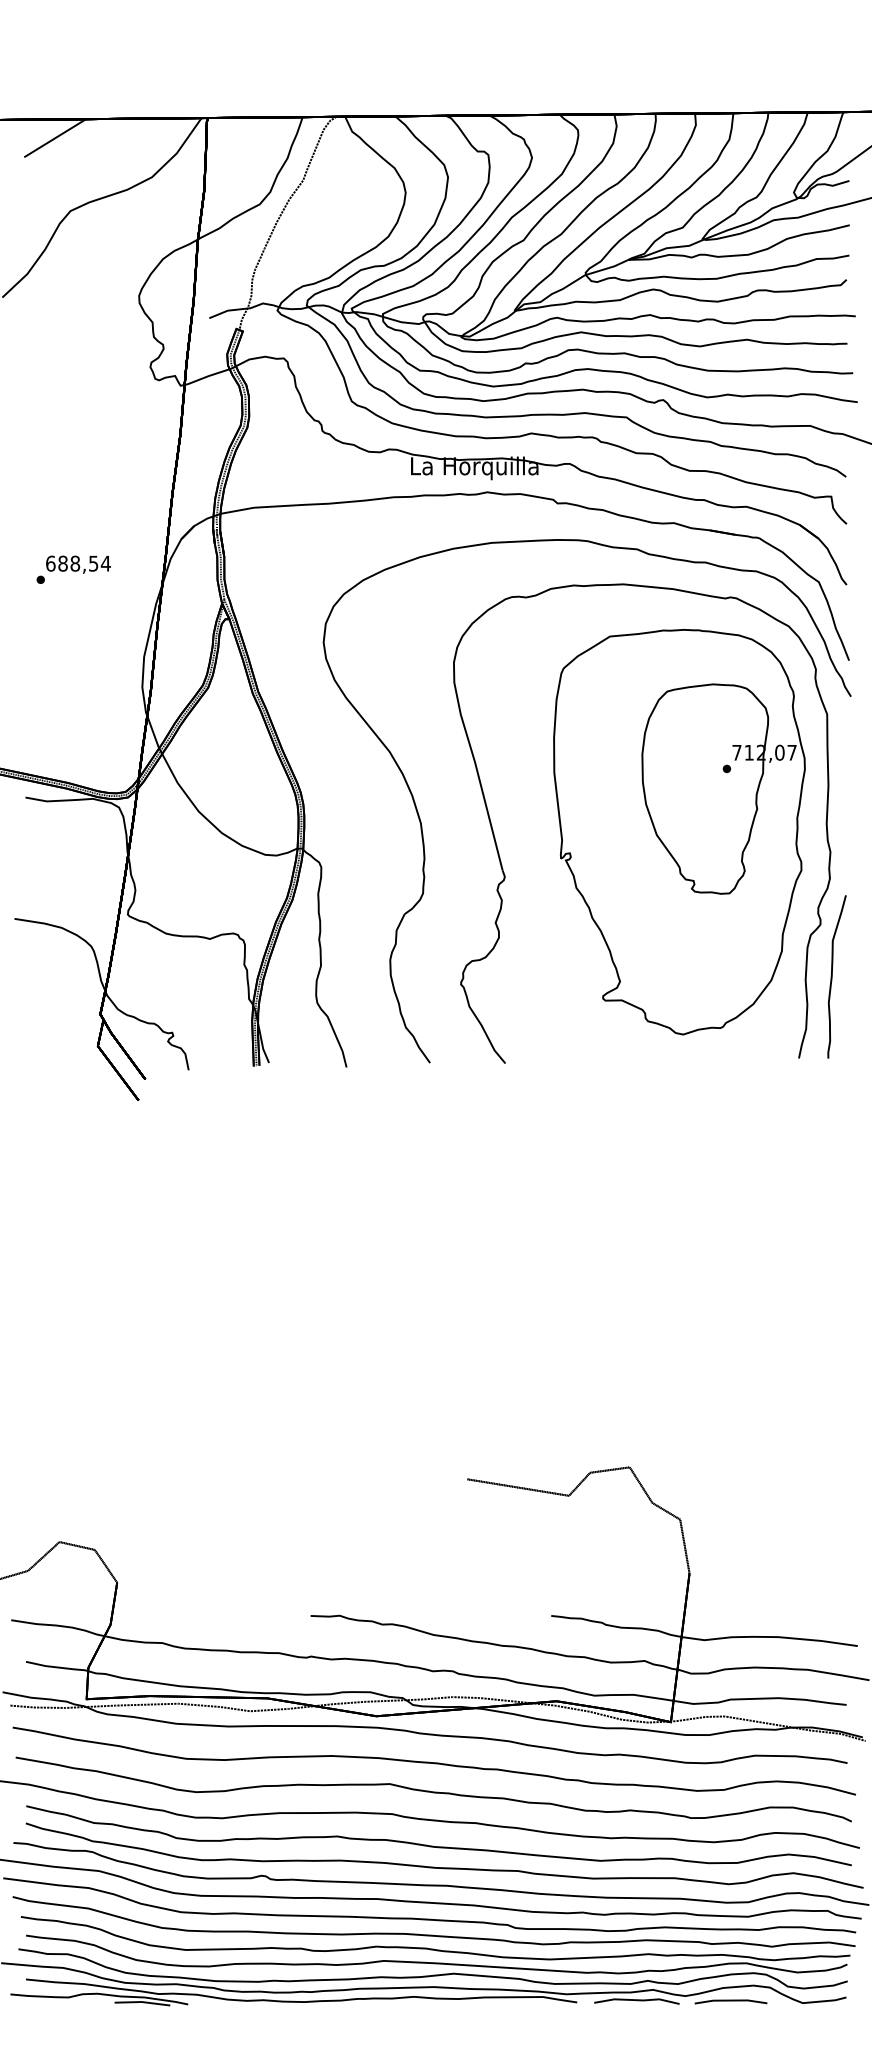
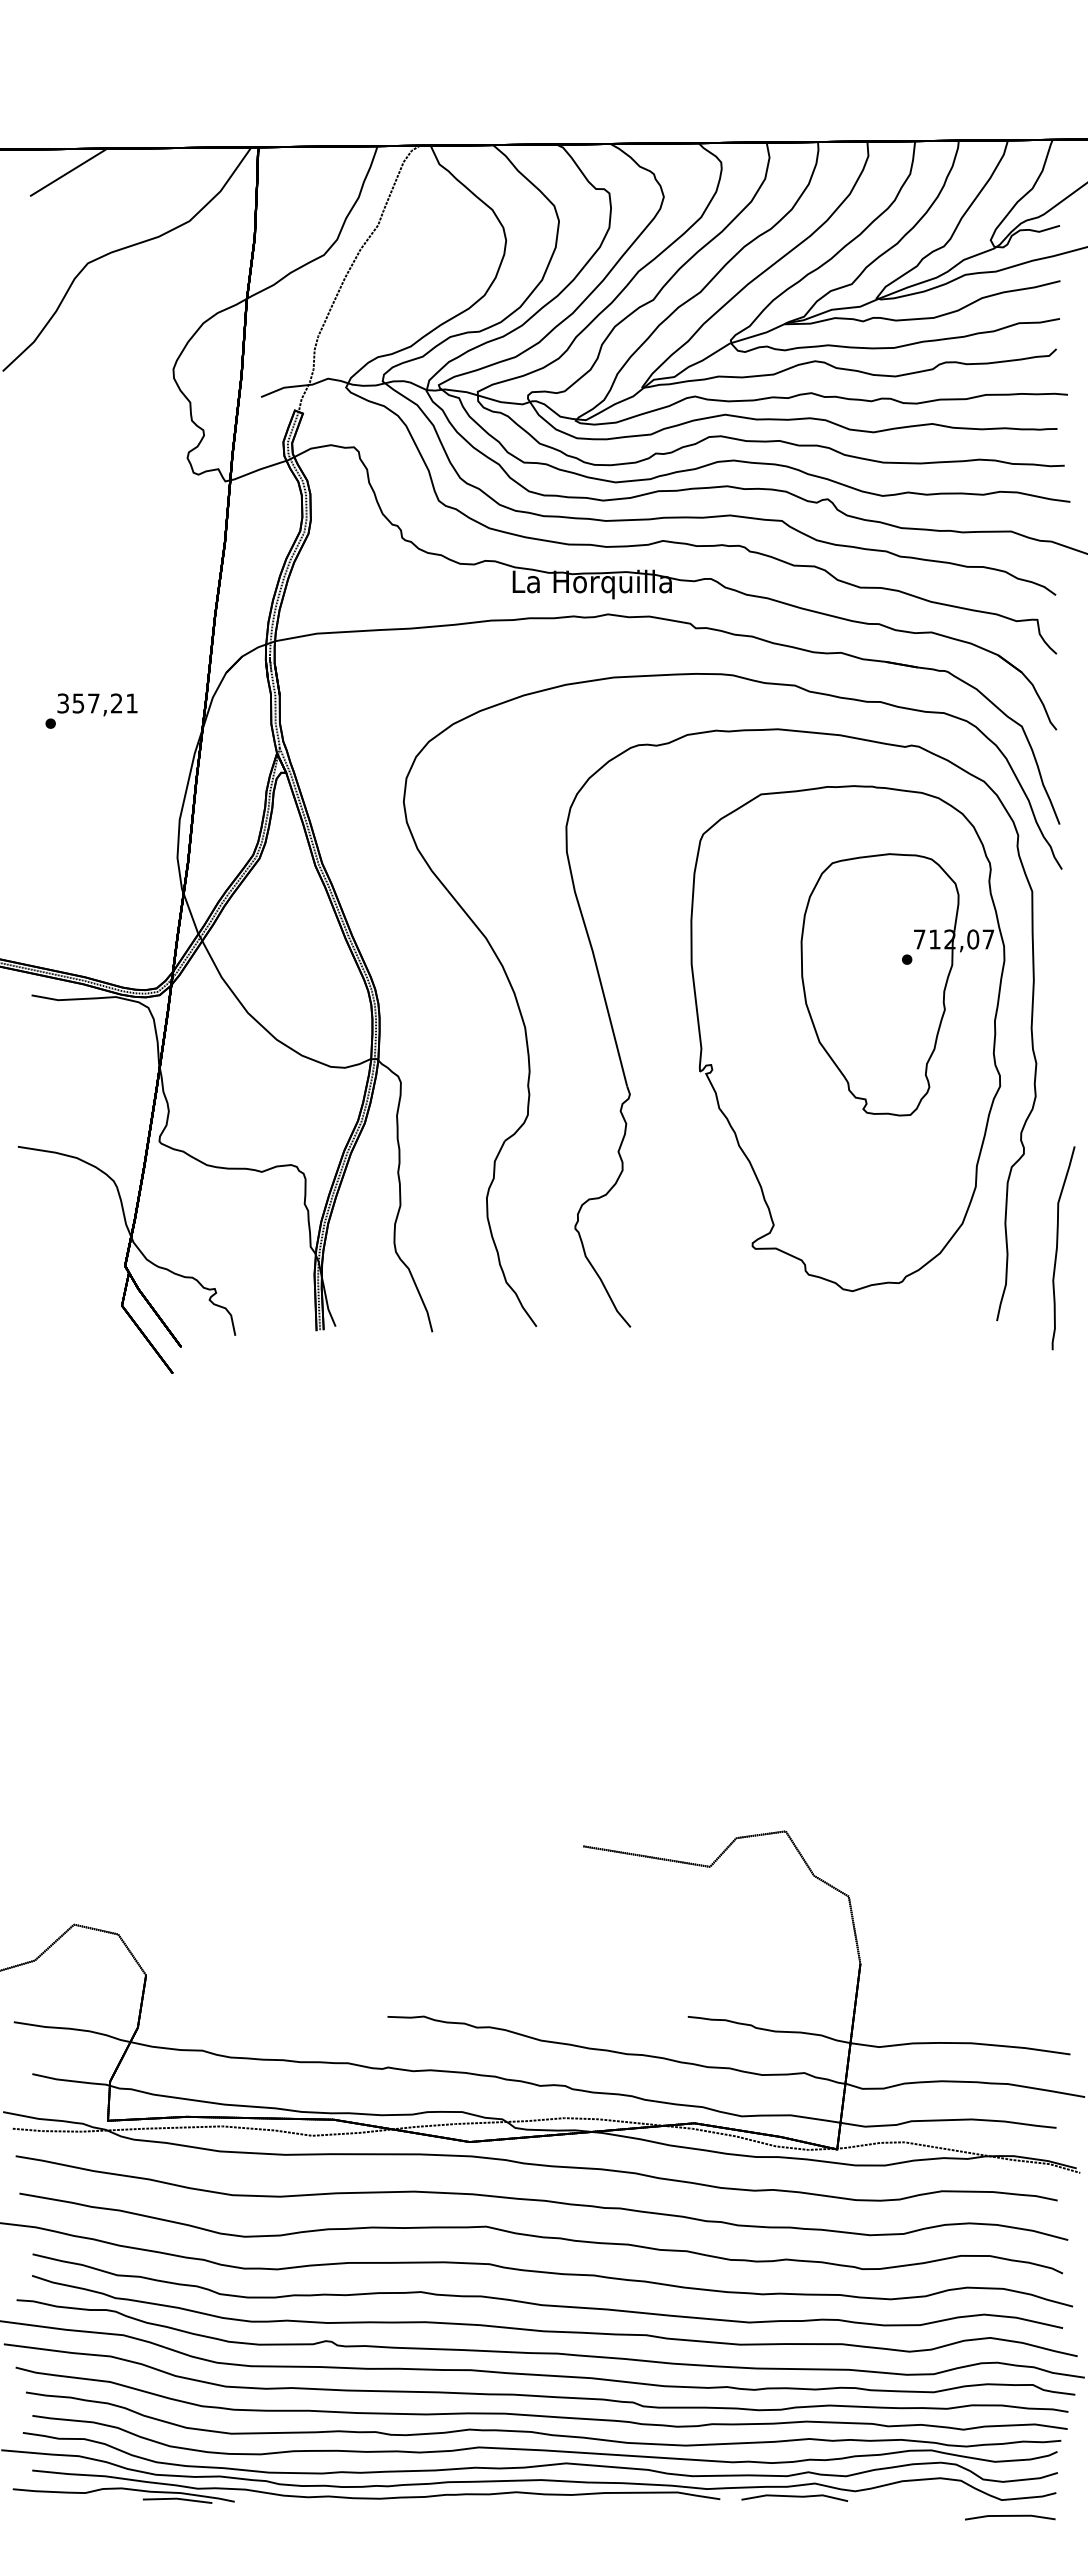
text: (78, 563) -> (97, 703), 688,54 -> 357,21
curve: (832, 977) -> (1057, 1248), moved
line: (731, 2001) -> (1010, 2516), moved

